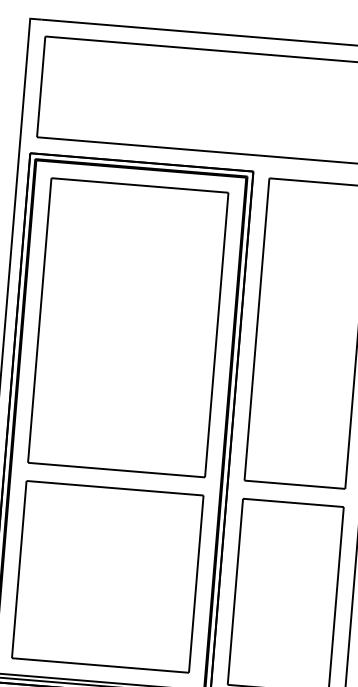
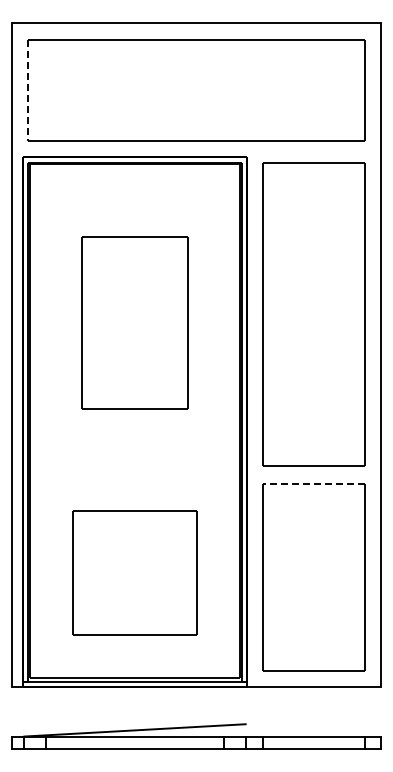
line: (41, 87) -> (28, 90), solid -> dashed
part: (127, 327) -> (134, 322), size x0.6
line: (292, 503) -> (313, 484), solid -> dashed
part: (107, 576) -> (134, 572), size x0.7

